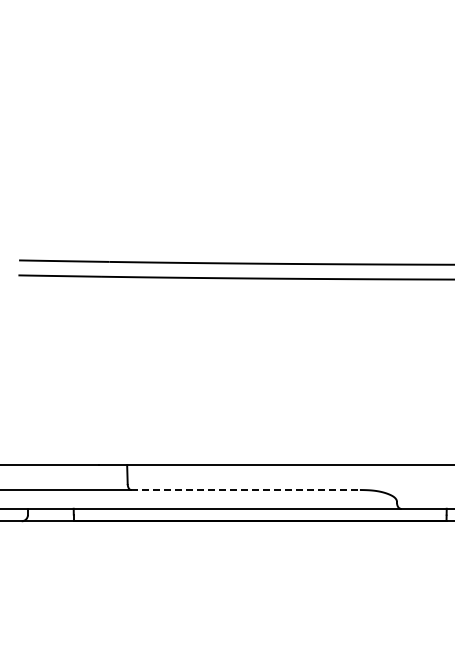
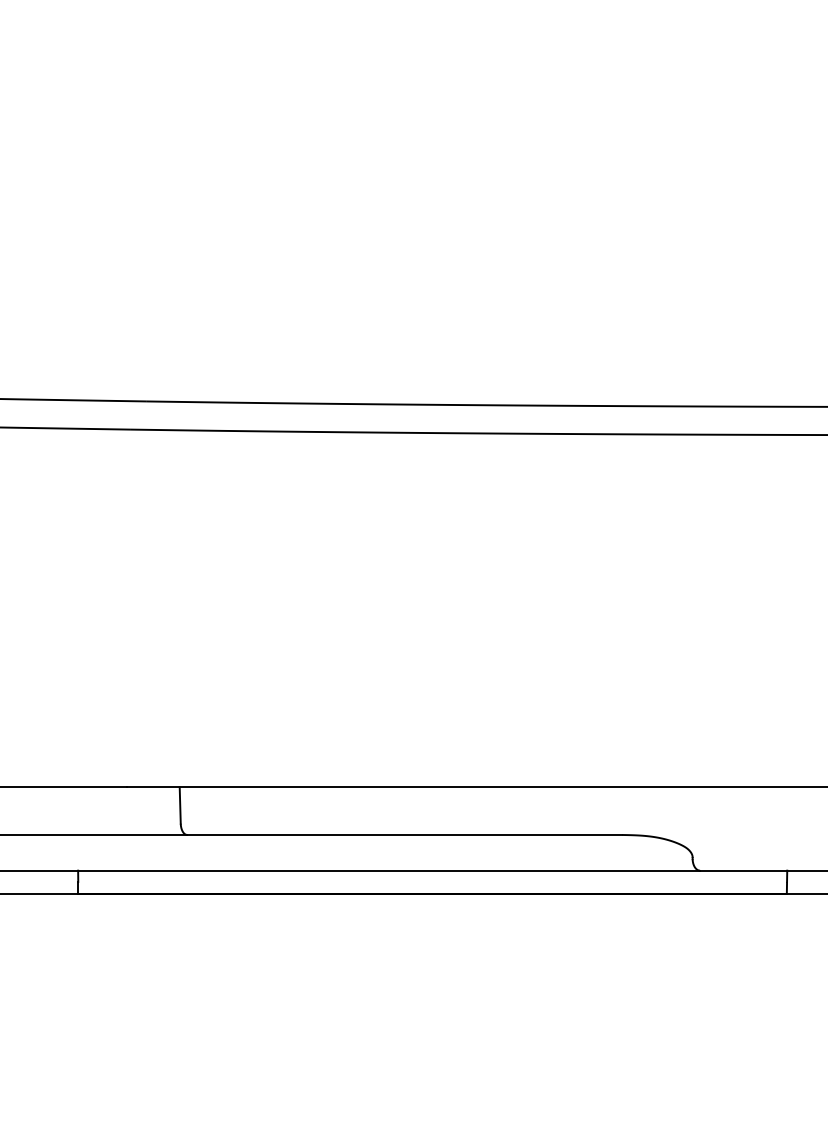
line: (246, 489) -> (406, 834), dashed -> solid

